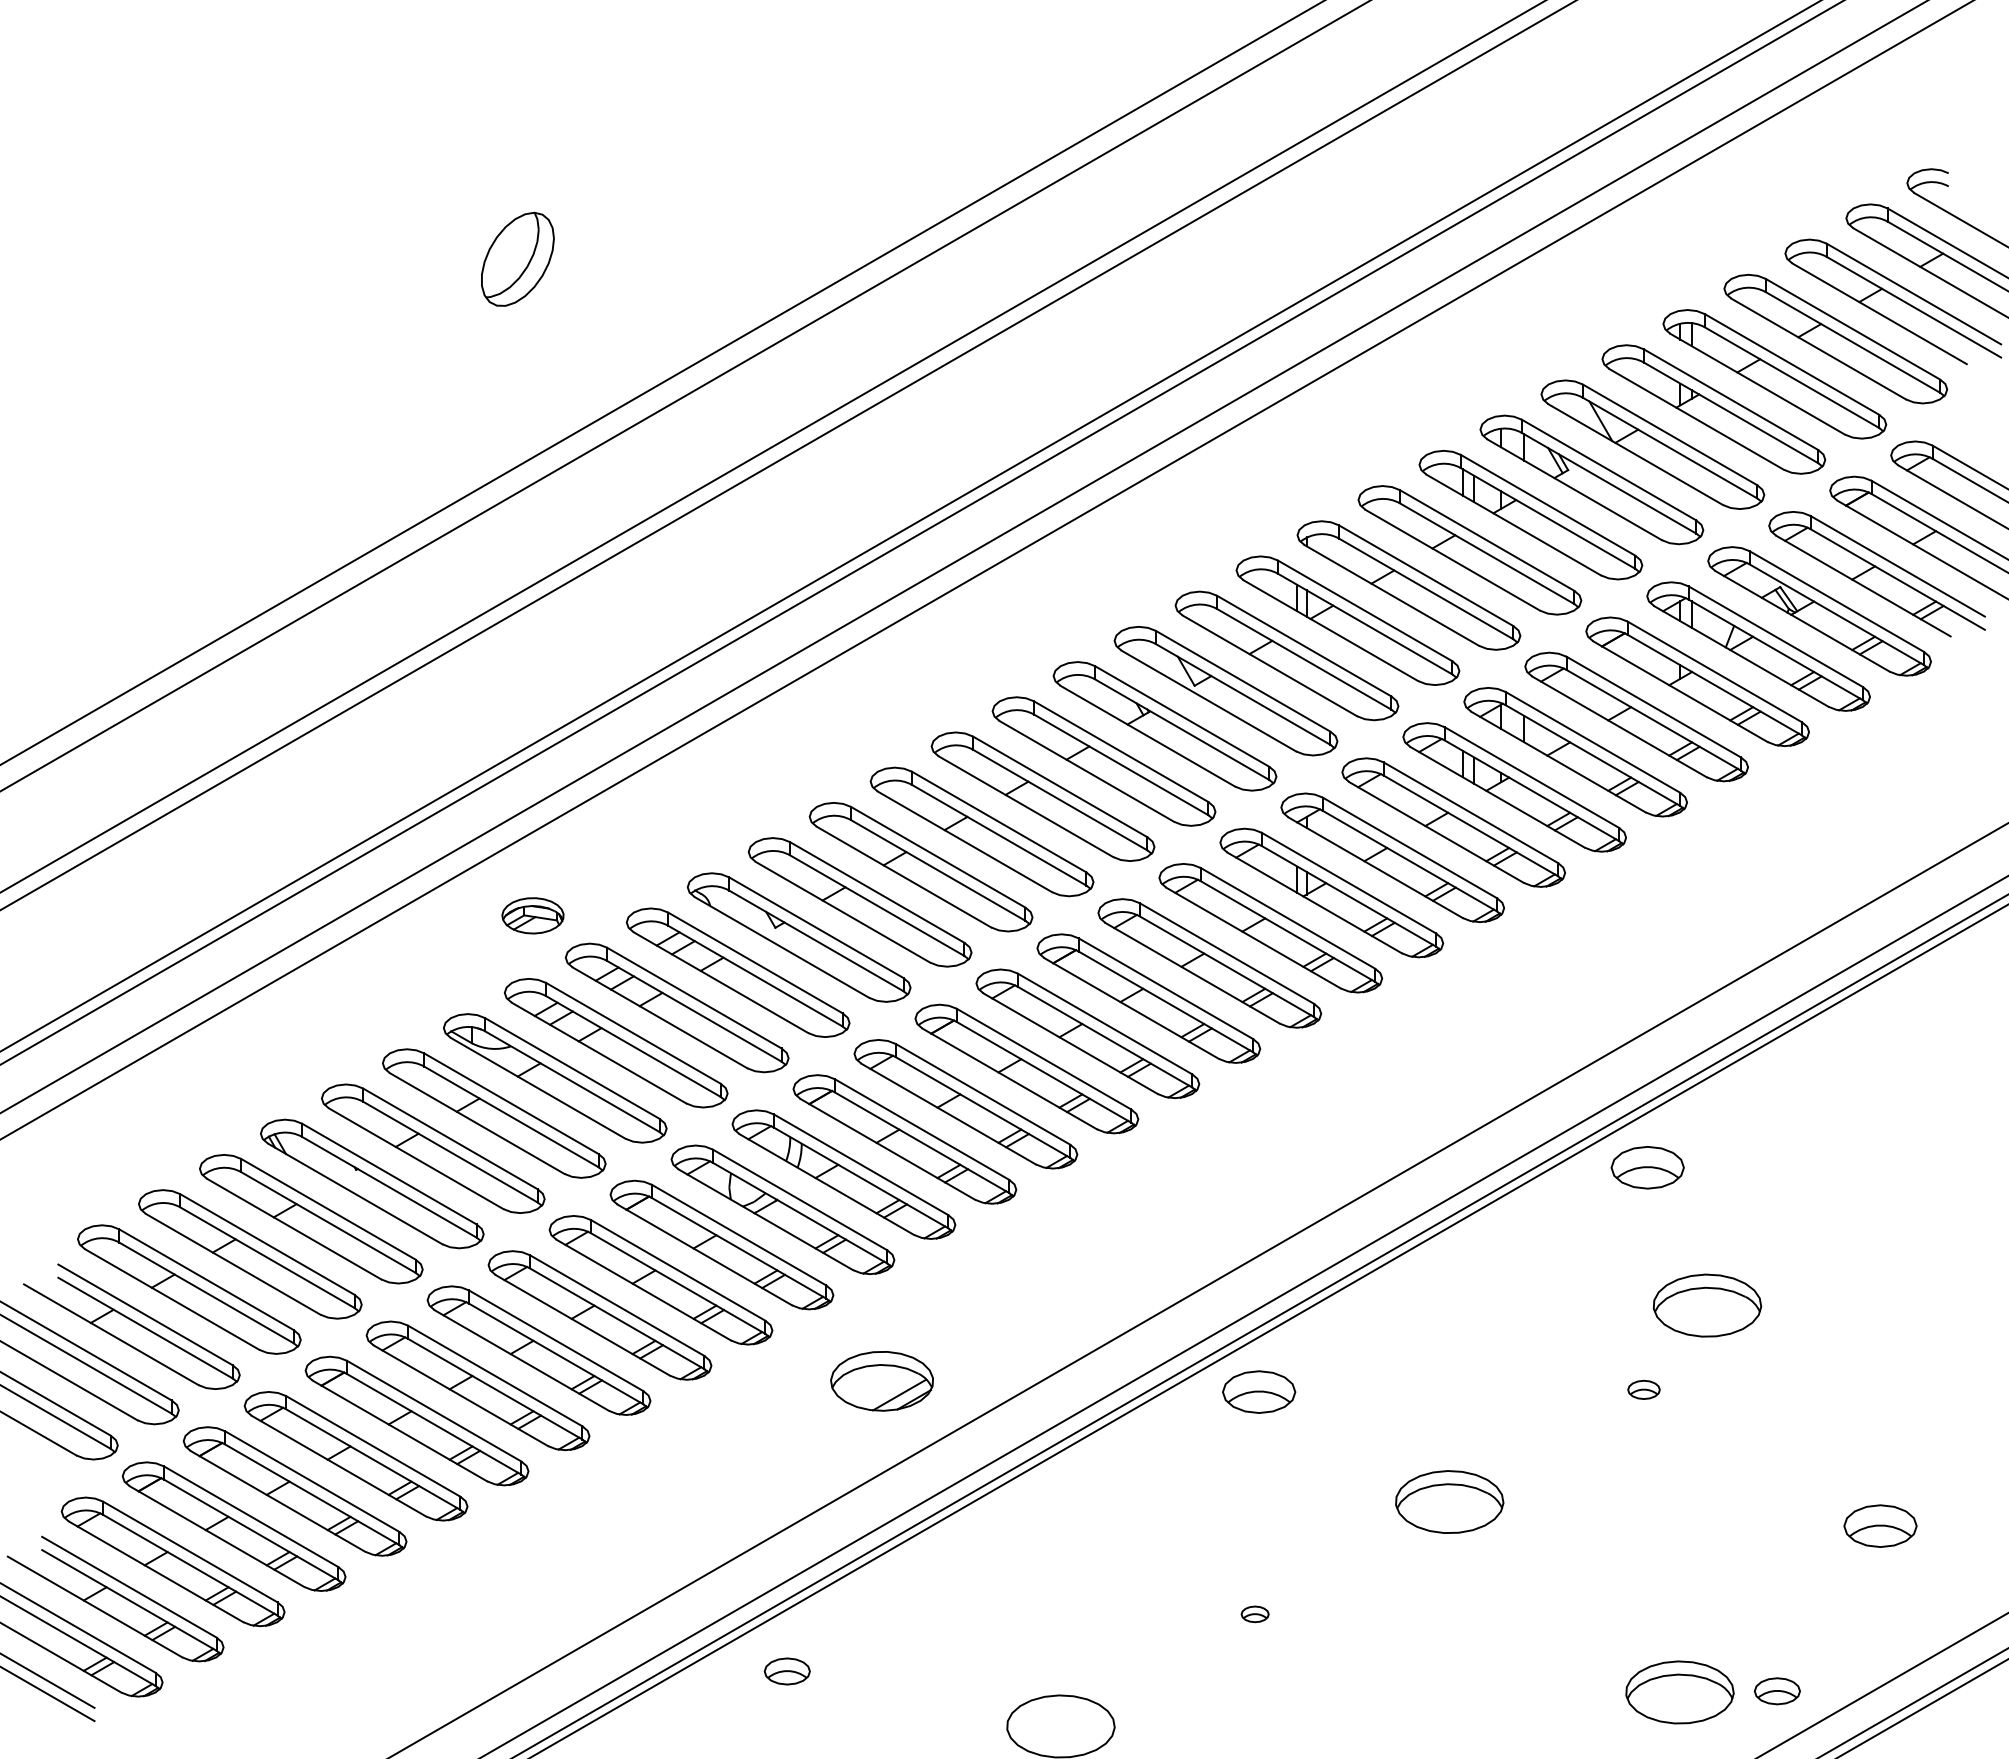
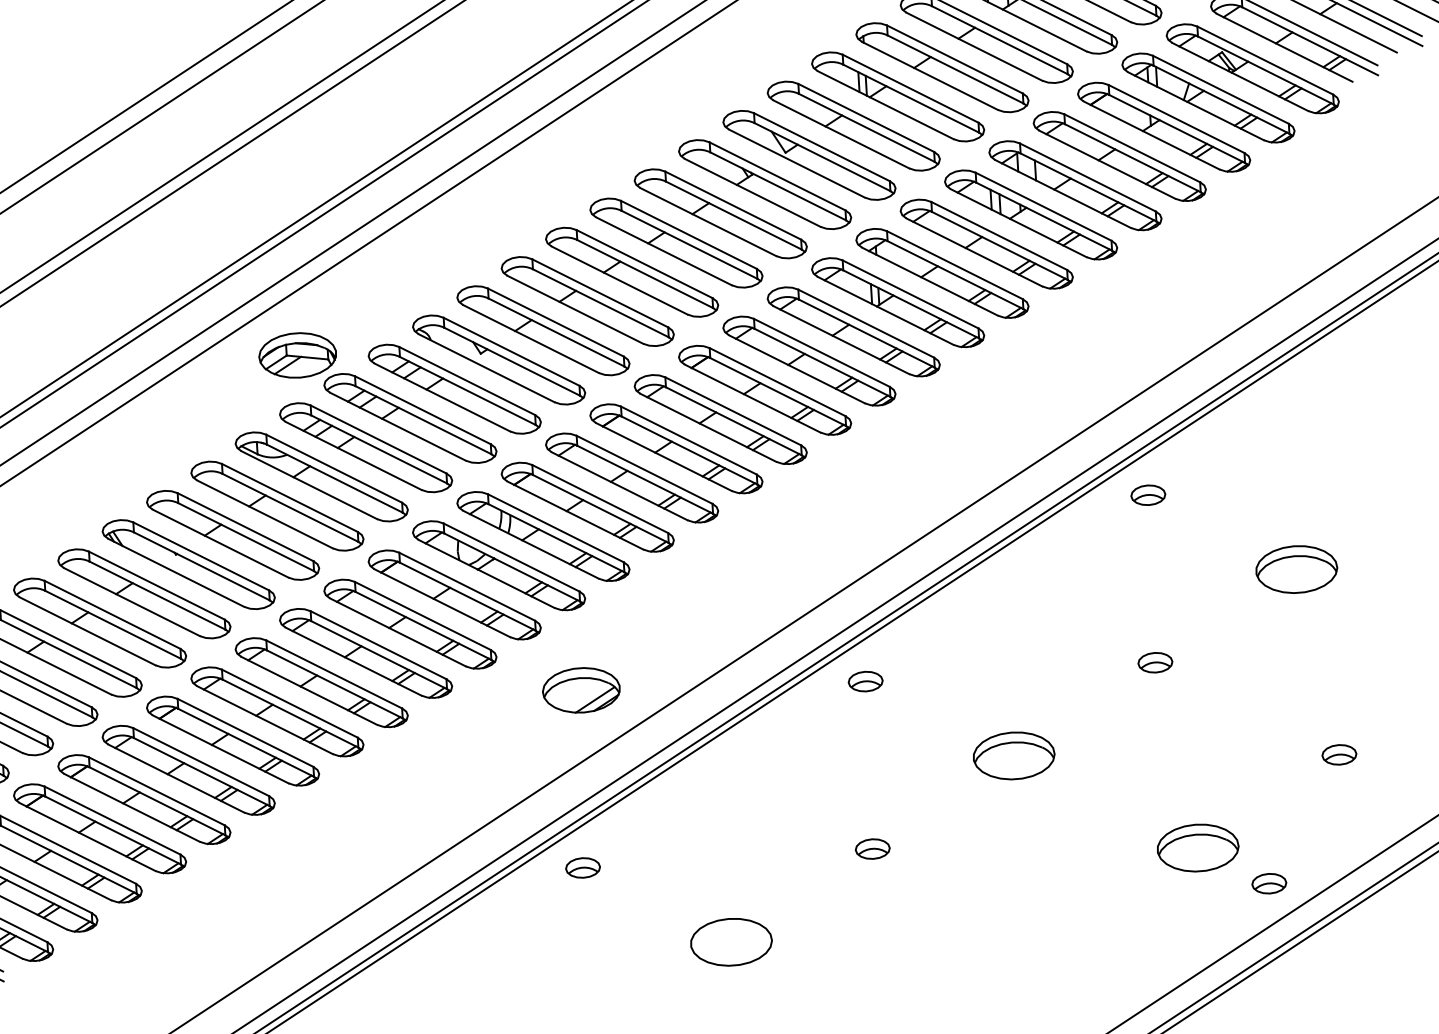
part: (532, 915) -> (297, 355), size x1.67
part: (1647, 1167) -> (1148, 495), size x0.62
part: (1707, 1305) -> (1296, 569), moved
part: (1643, 1389) -> (1155, 662), size x1.43
part: (1258, 1391) -> (865, 681), size x0.62
part: (1879, 1526) -> (1338, 755), size x0.62
part: (1254, 1614) -> (872, 849), size x1.67
part: (786, 1671) -> (582, 868), moved
part: (1679, 1692) -> (1197, 848), moved

